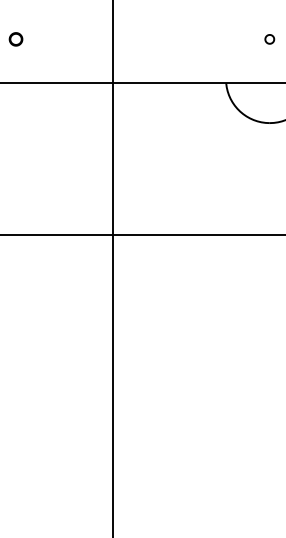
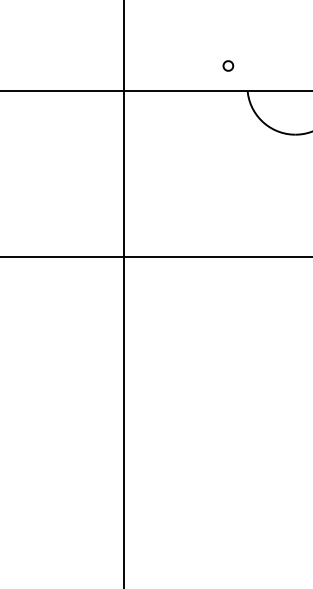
part: (16, 38) -> (17, 42), removed
part: (269, 38) -> (228, 65), moved

